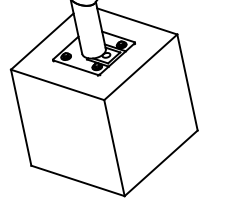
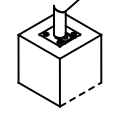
line: (160, 163) -> (80, 94), solid -> dashed

